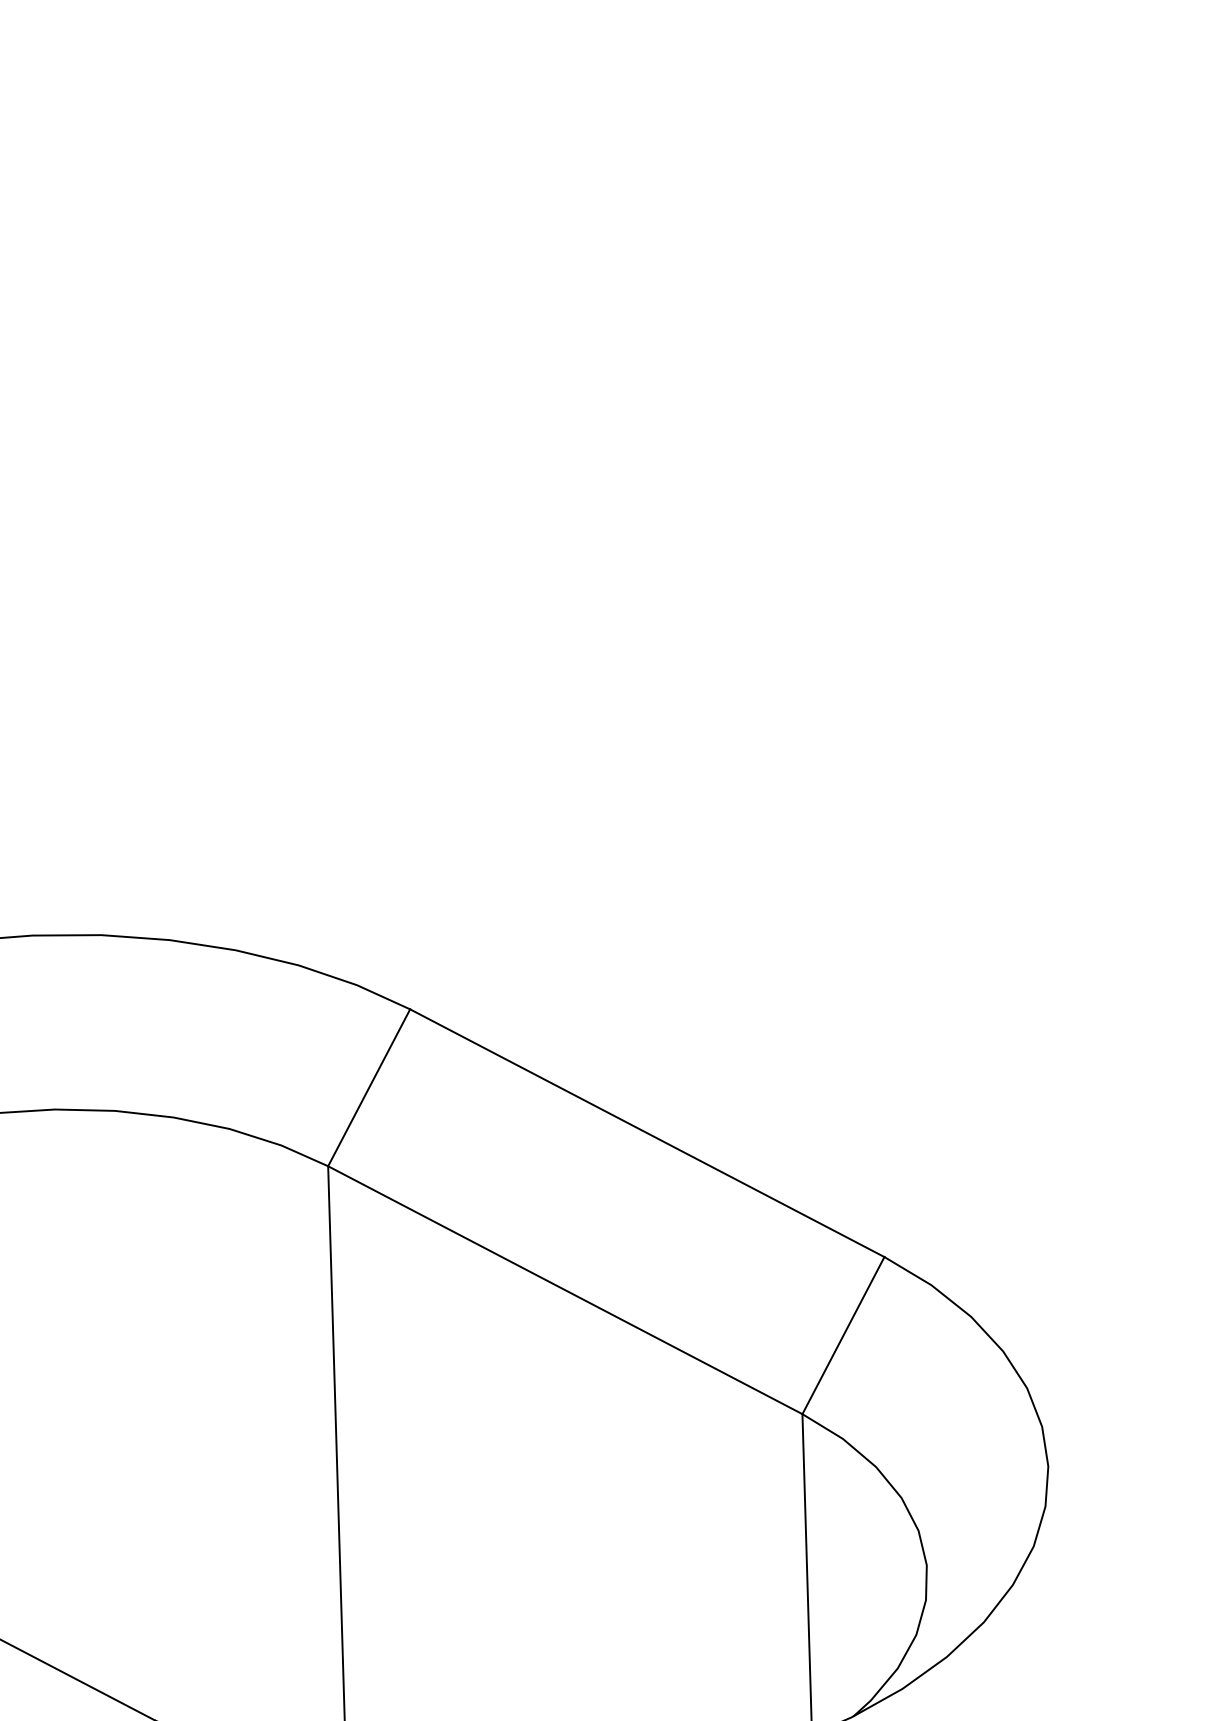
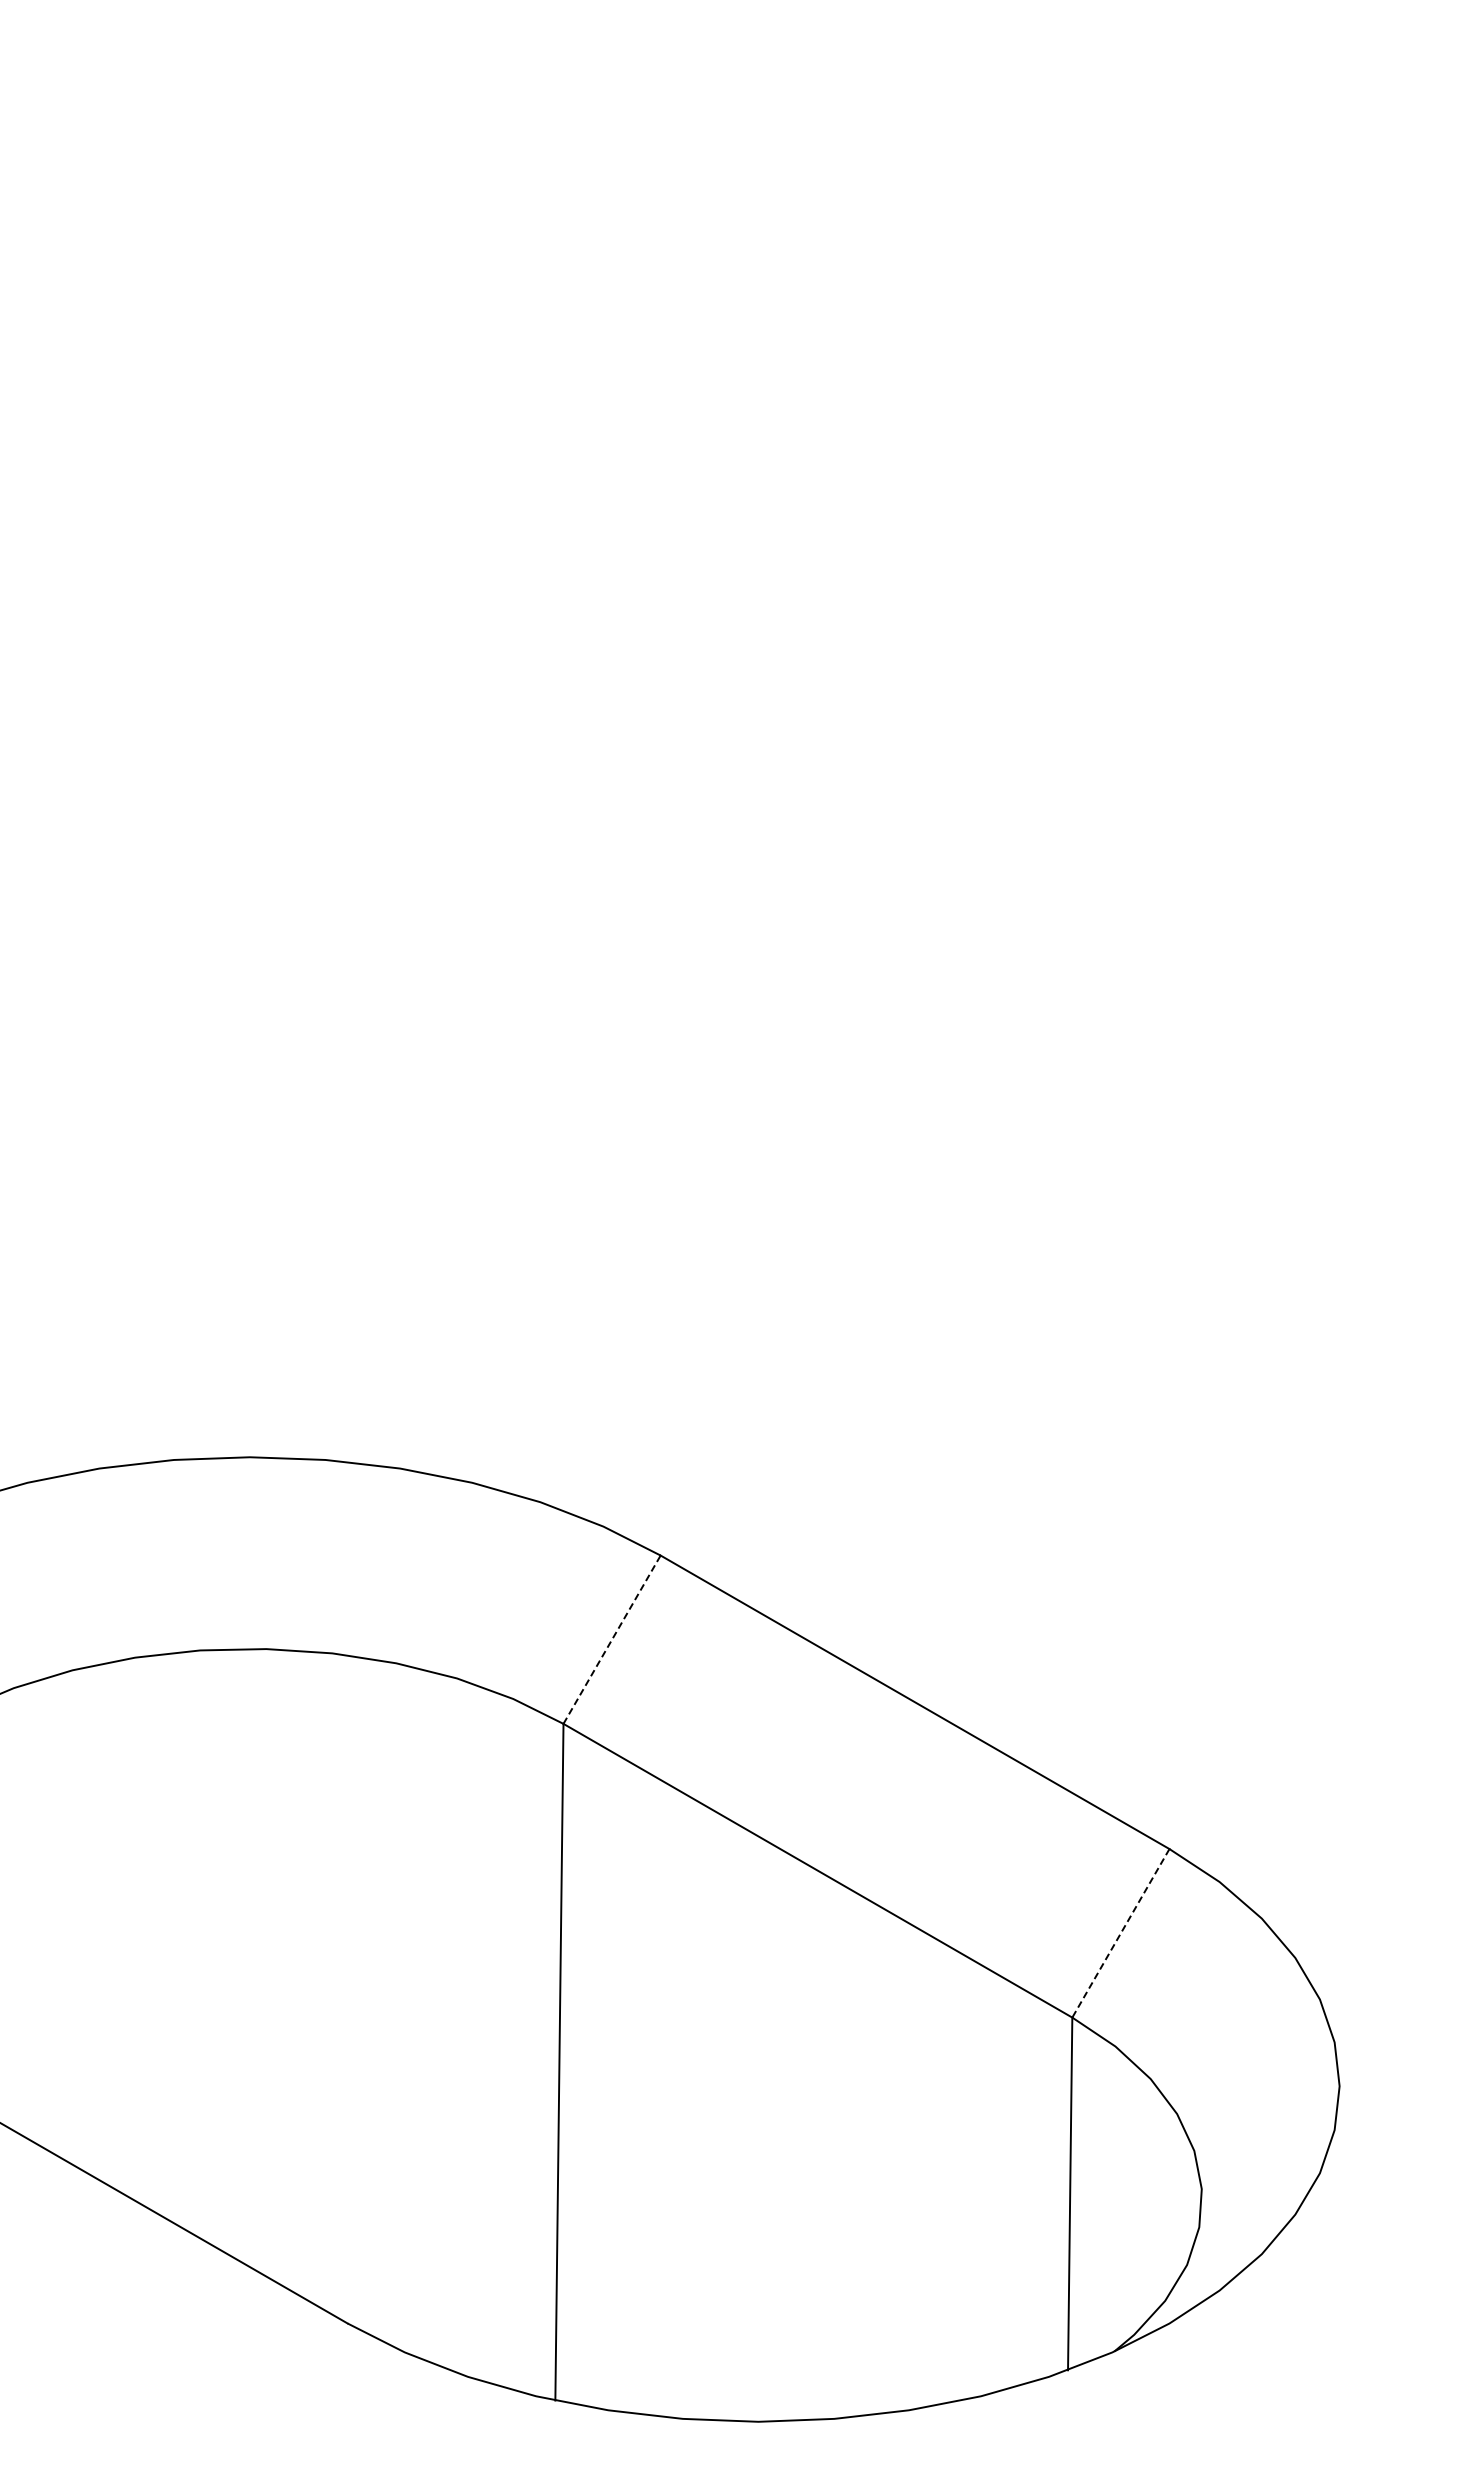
line: (369, 1087) -> (612, 1639), solid -> dashed
line: (843, 1335) -> (1120, 1933), solid -> dashed

